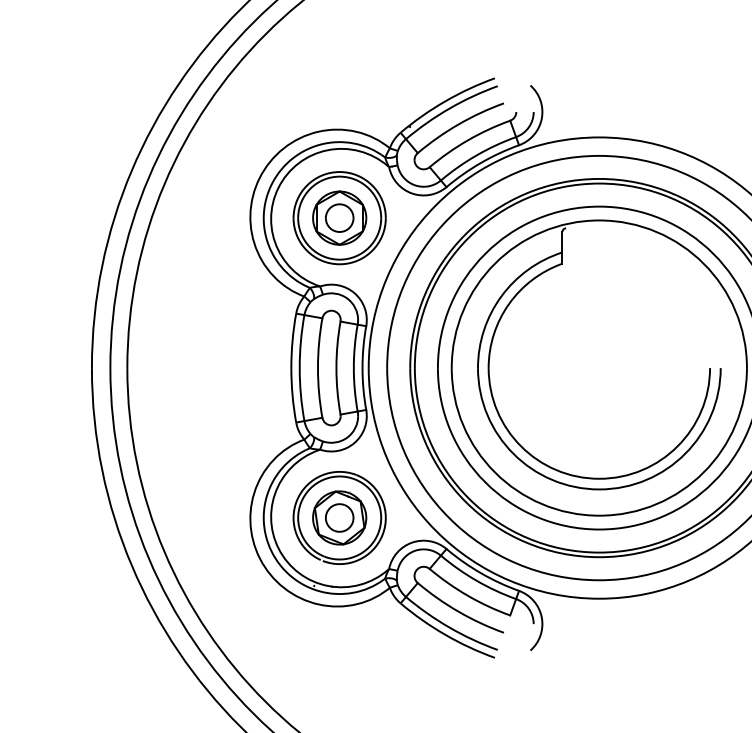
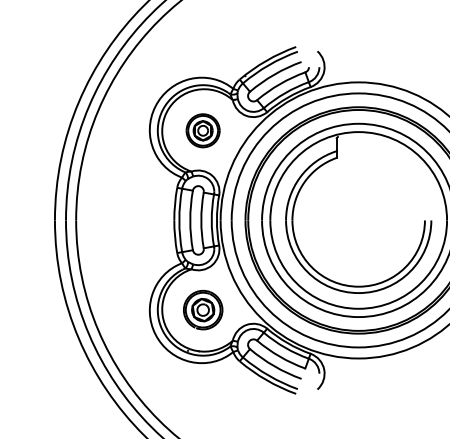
part: (338, 217) -> (202, 130), size x0.6
part: (338, 516) -> (202, 309), size x0.7

